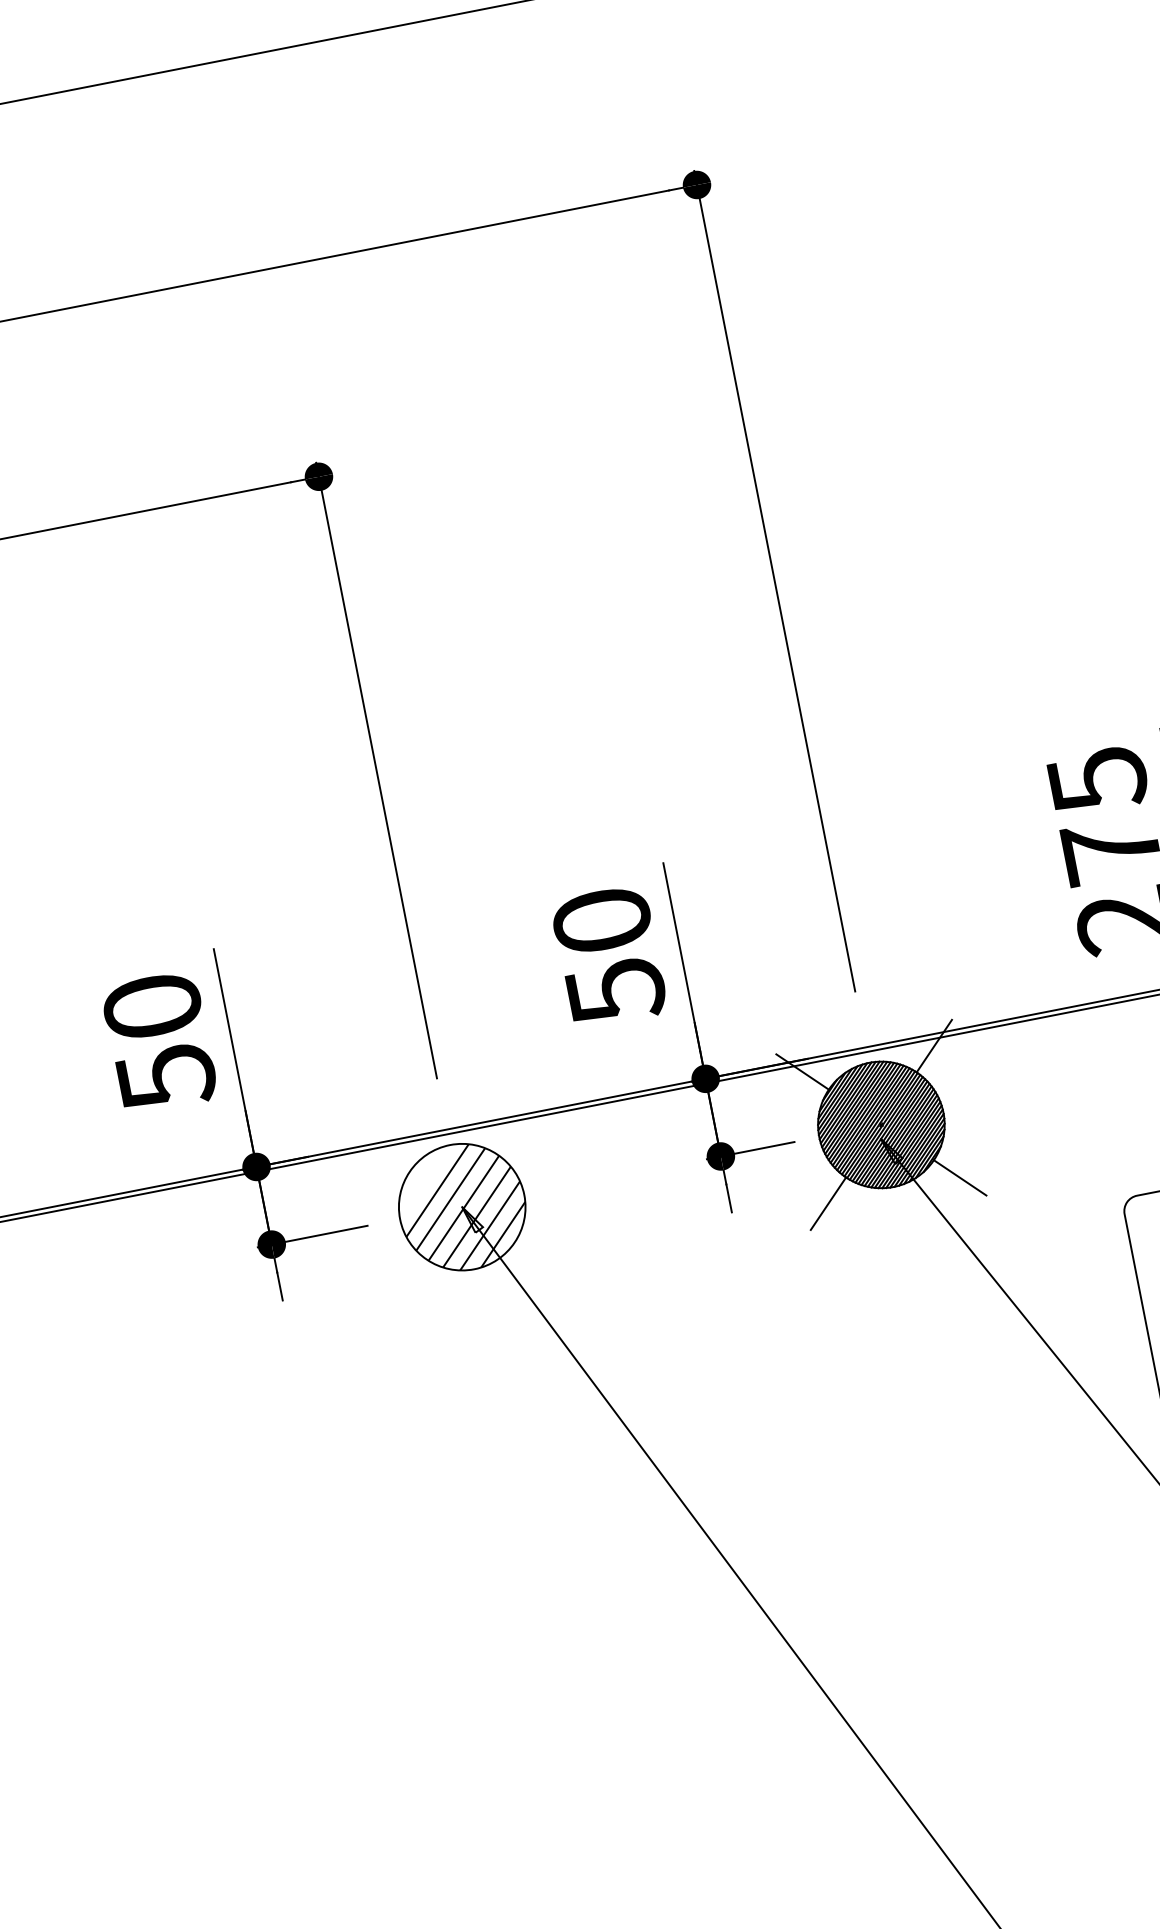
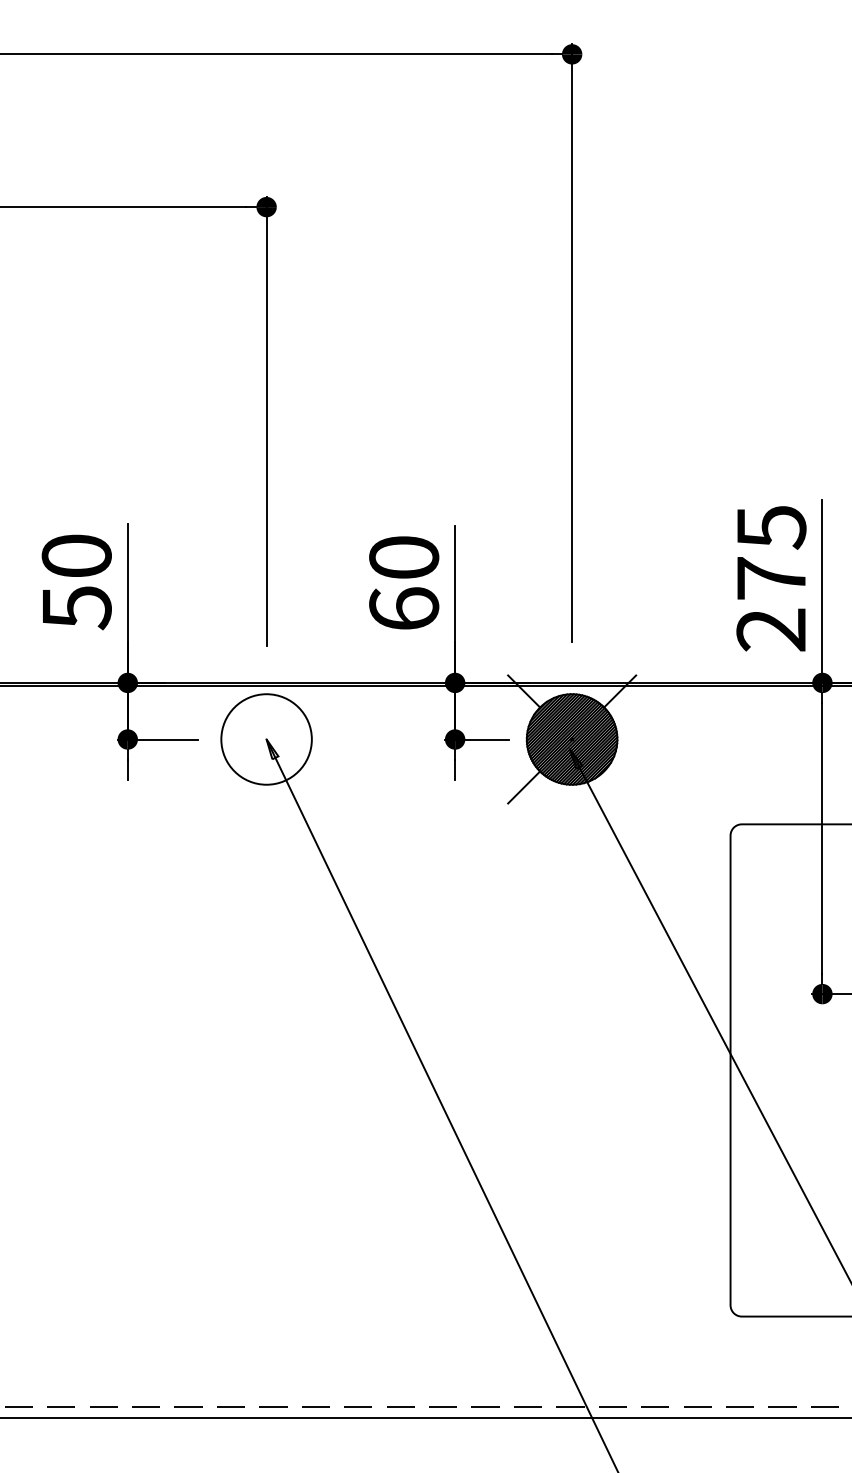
text: (616, 991) -> (404, 609), 50 -> 60
line: (960, 1177) -> (620, 787), removed
hatch: (463, 1208) -> (267, 740), removed

